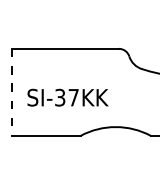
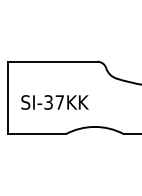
line: (12, 92) -> (8, 98), dashed -> solid

